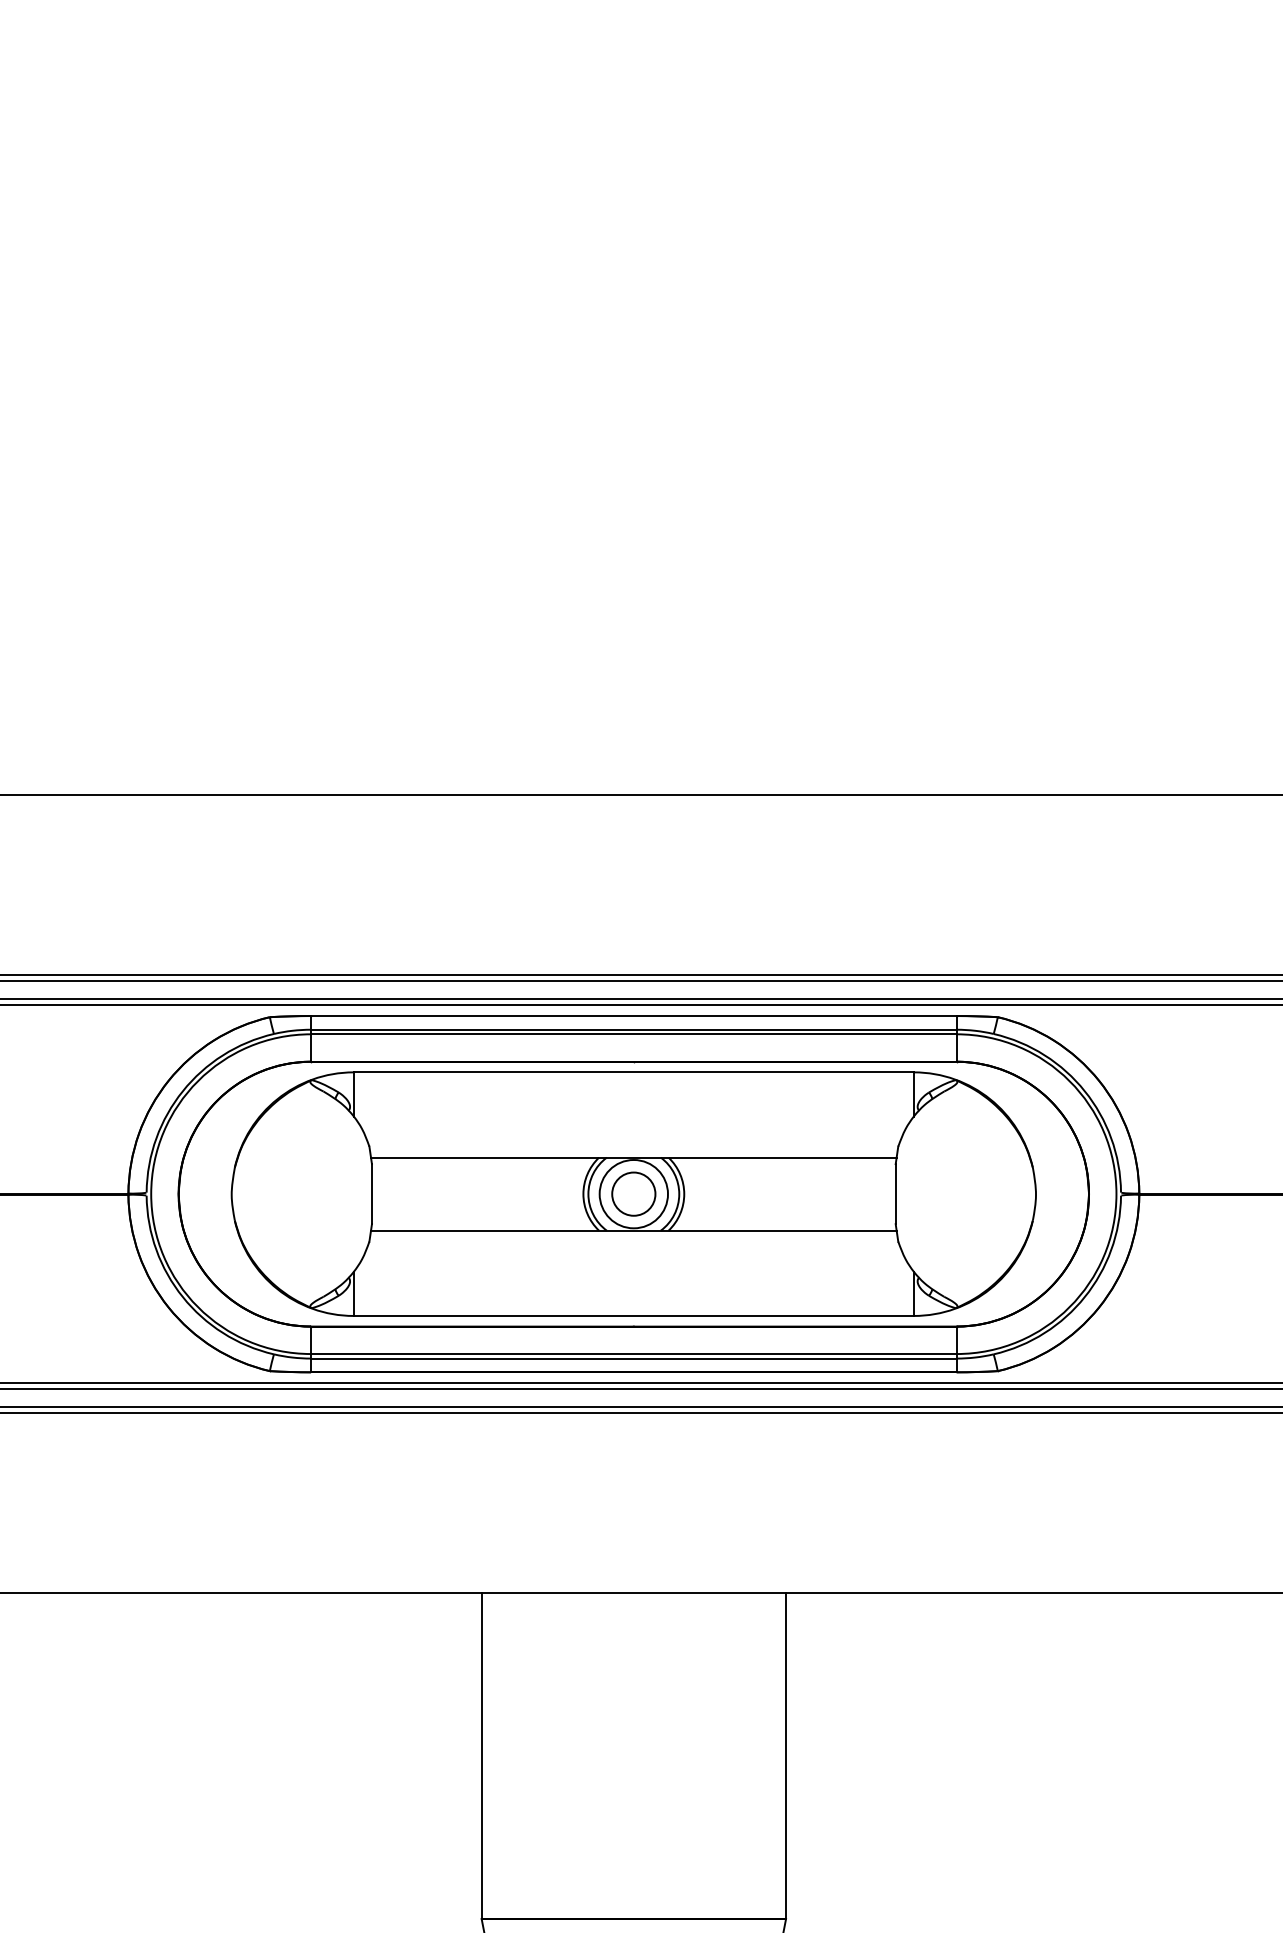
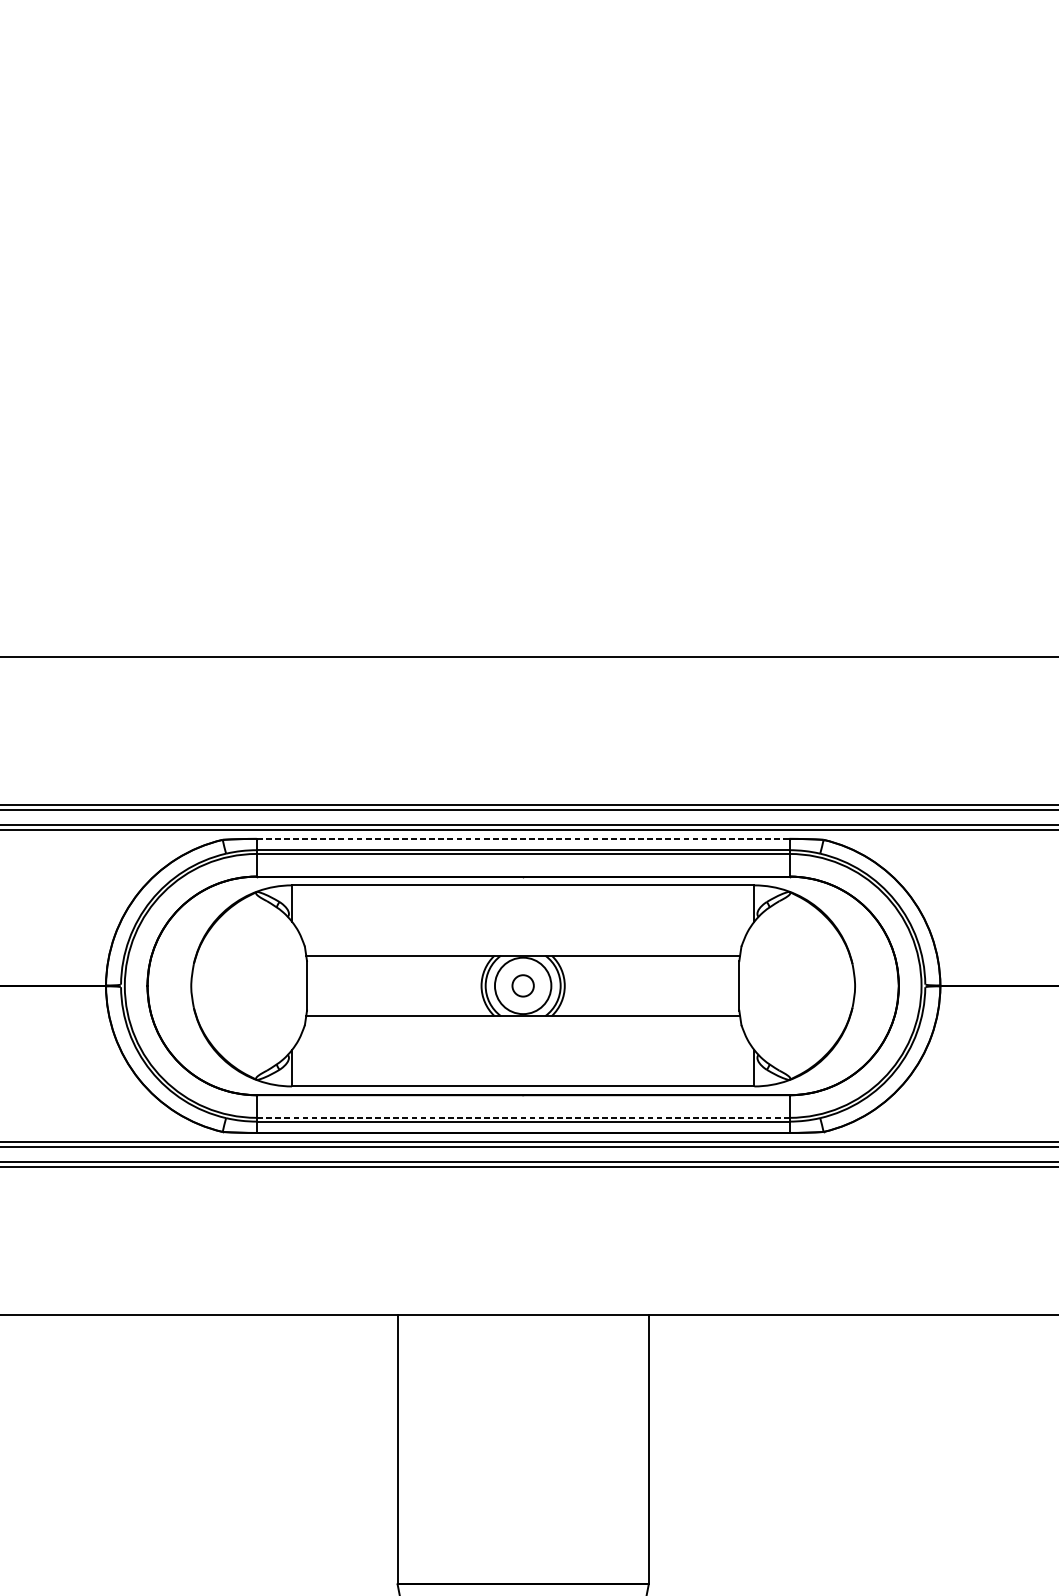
line: (633, 1016) -> (522, 839), solid -> dashed
circle: (633, 1193) -> (522, 985), size x0.6
line: (633, 1354) -> (522, 1118), solid -> dashed

